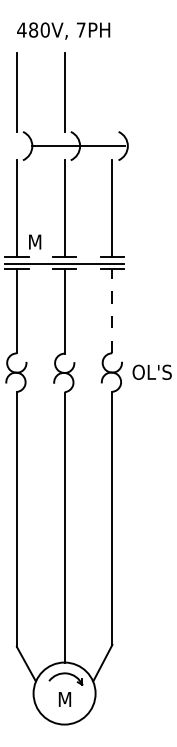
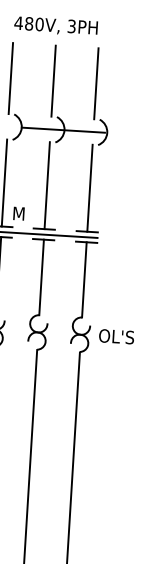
text: (80, 29) -> (71, 25), 7PH -> 3PH
line: (112, 91) -> (96, 83), added
line: (112, 311) -> (84, 280), dashed -> solid

